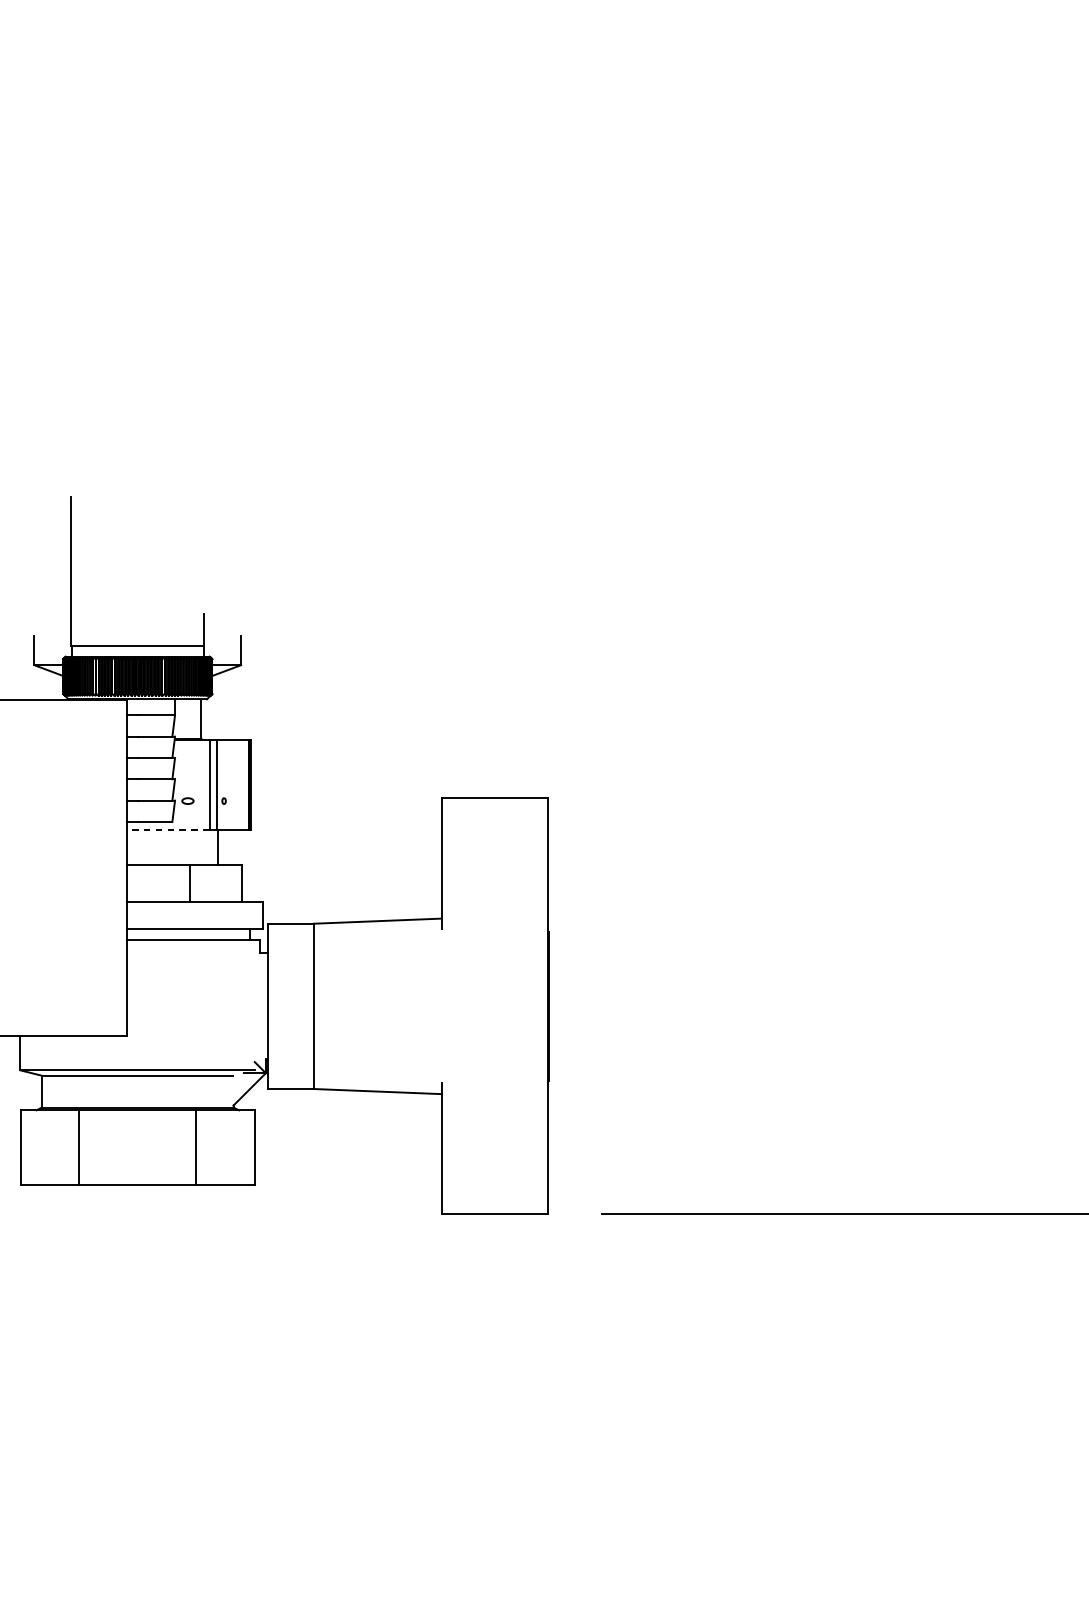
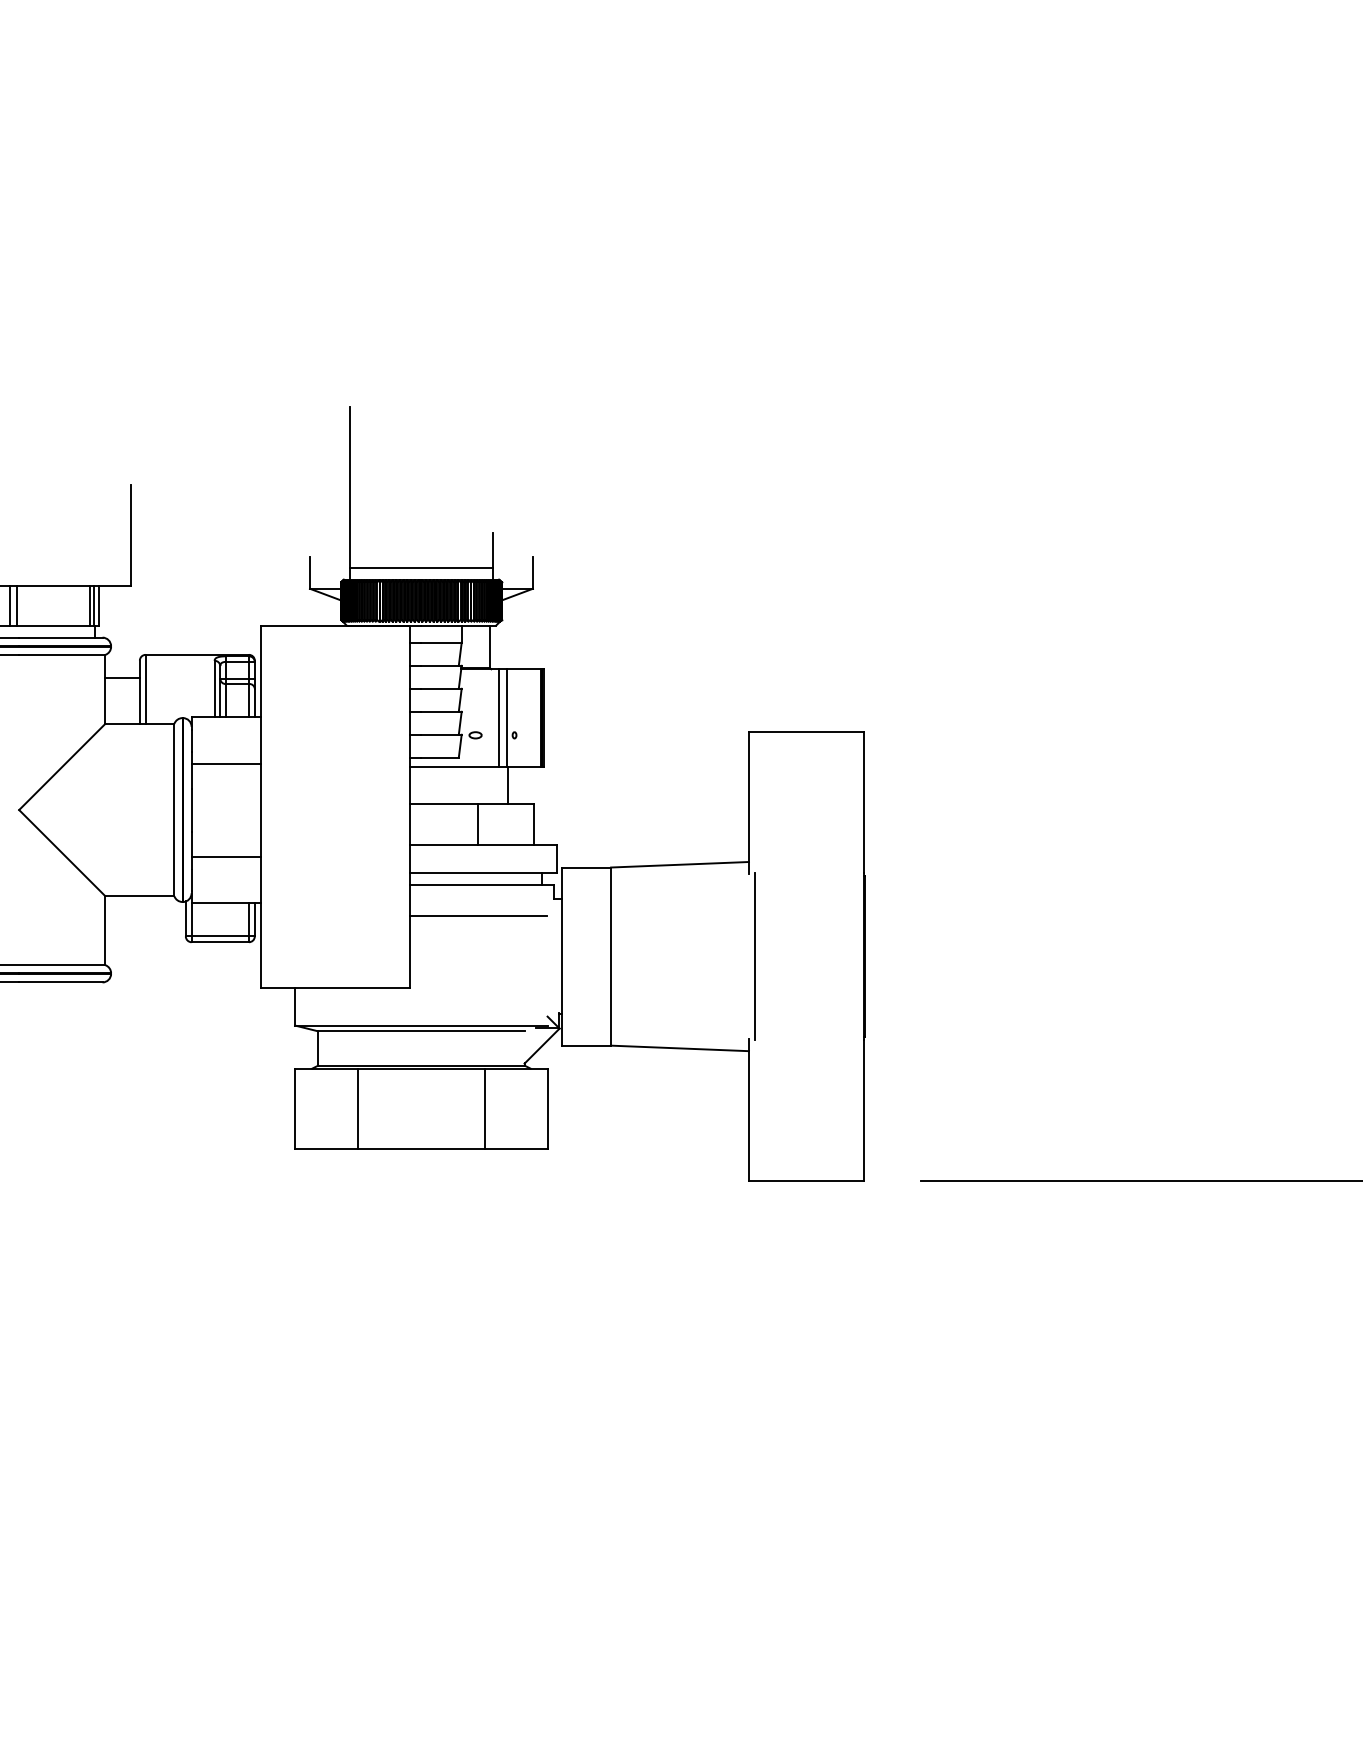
line: (167, 830) -> (453, 766), dashed -> solid
line: (190, 969) -> (478, 916), added
line: (446, 1006) -> (754, 956), added

